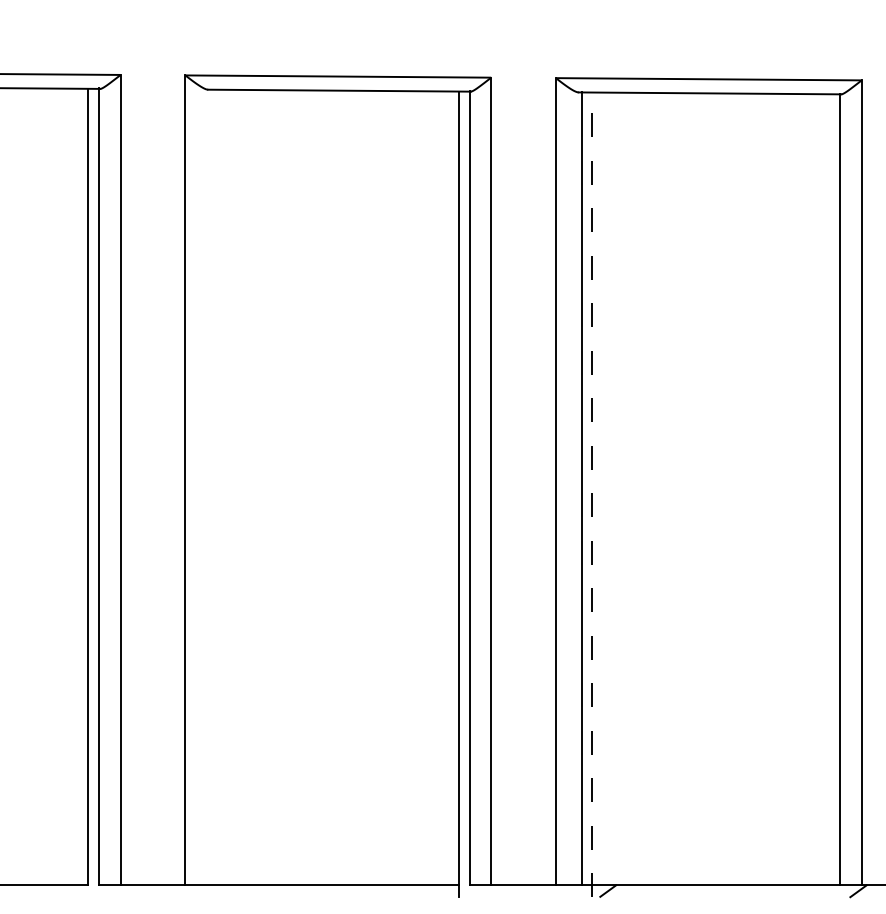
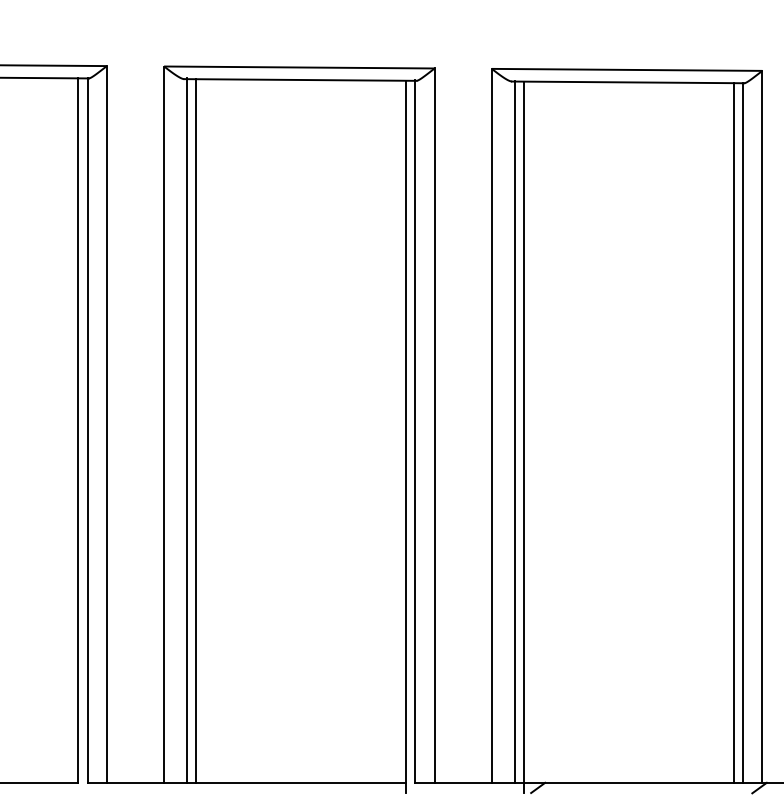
line: (210, 486) -> (186, 430), added
line: (221, 486) -> (196, 430), added
line: (829, 489) -> (733, 432), added
line: (591, 494) -> (523, 437), dashed -> solid

